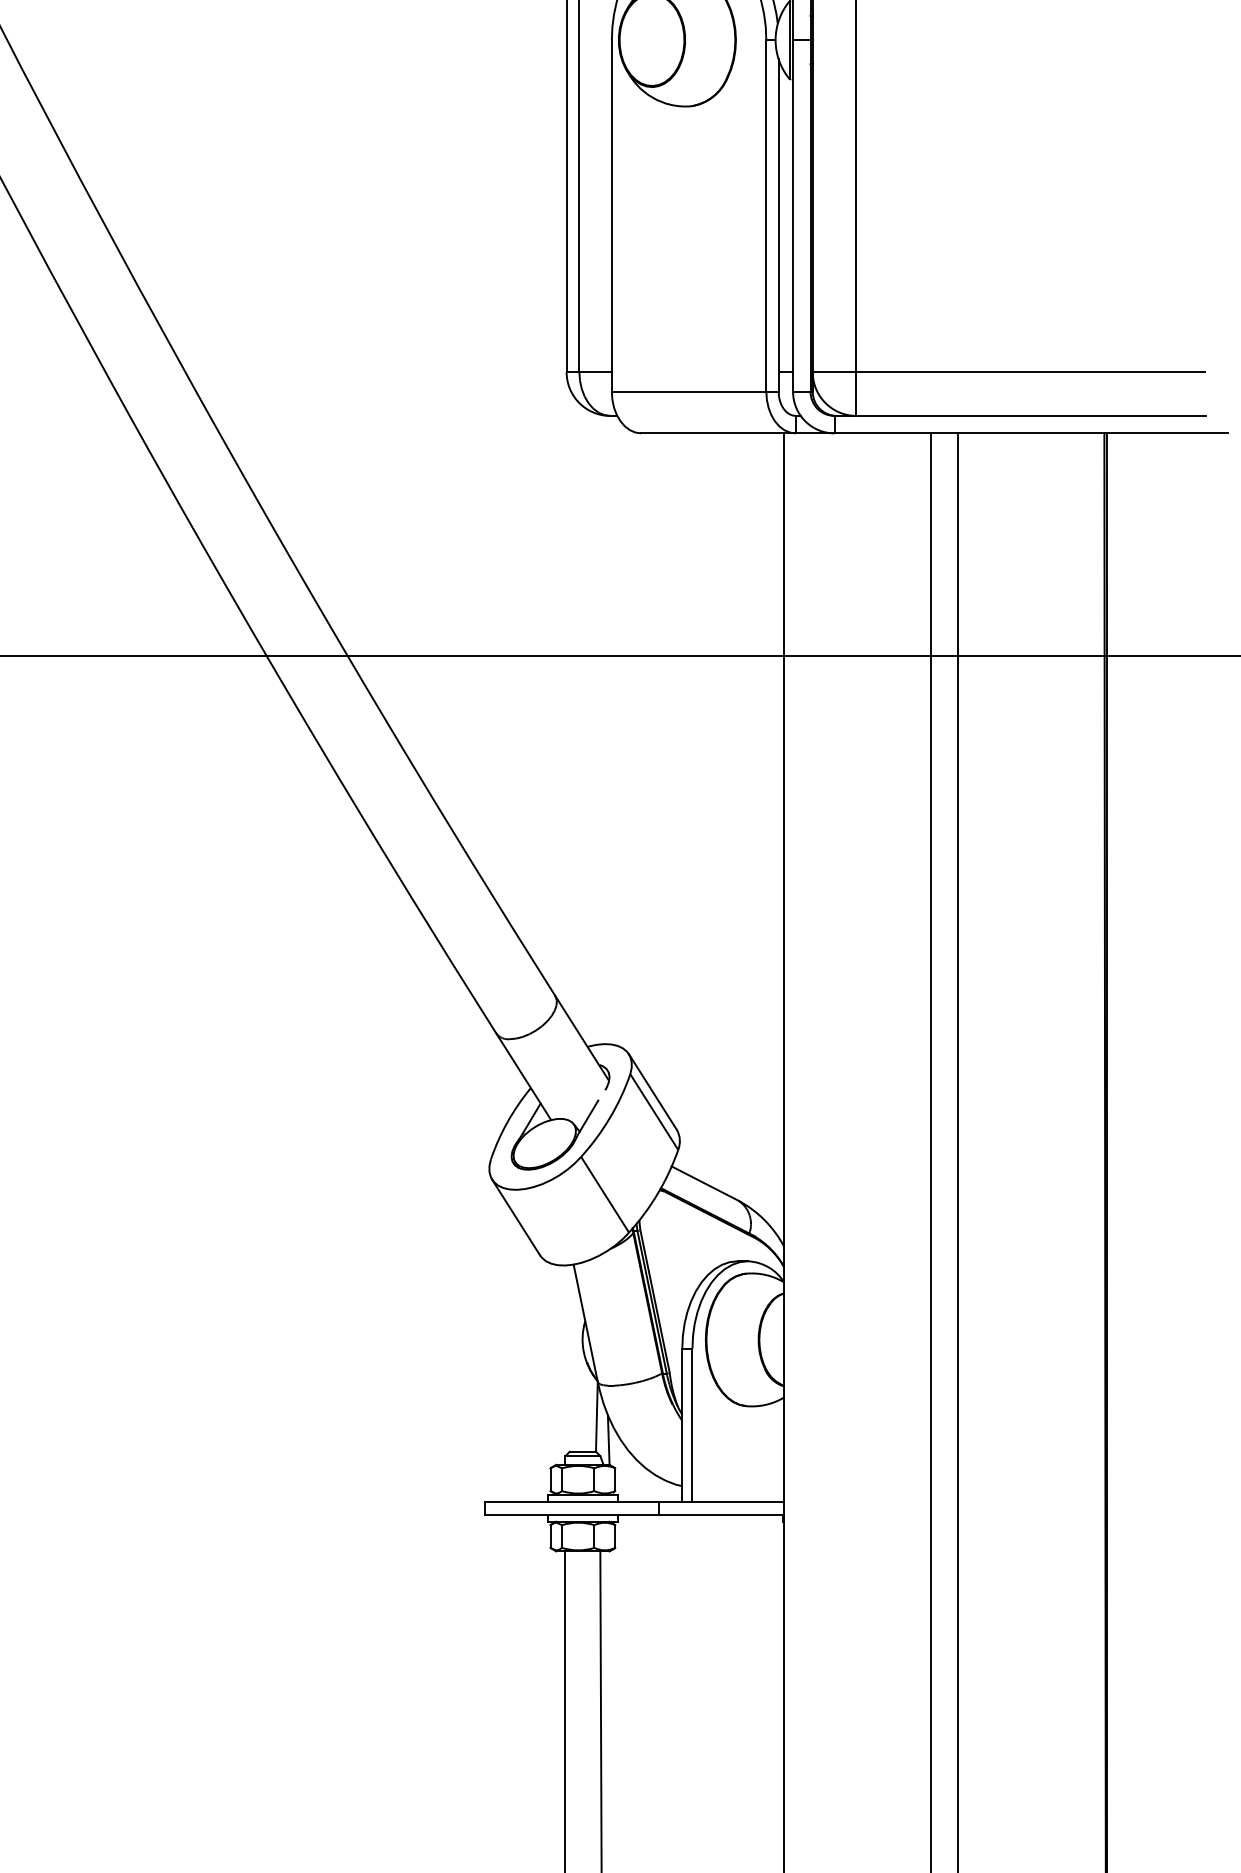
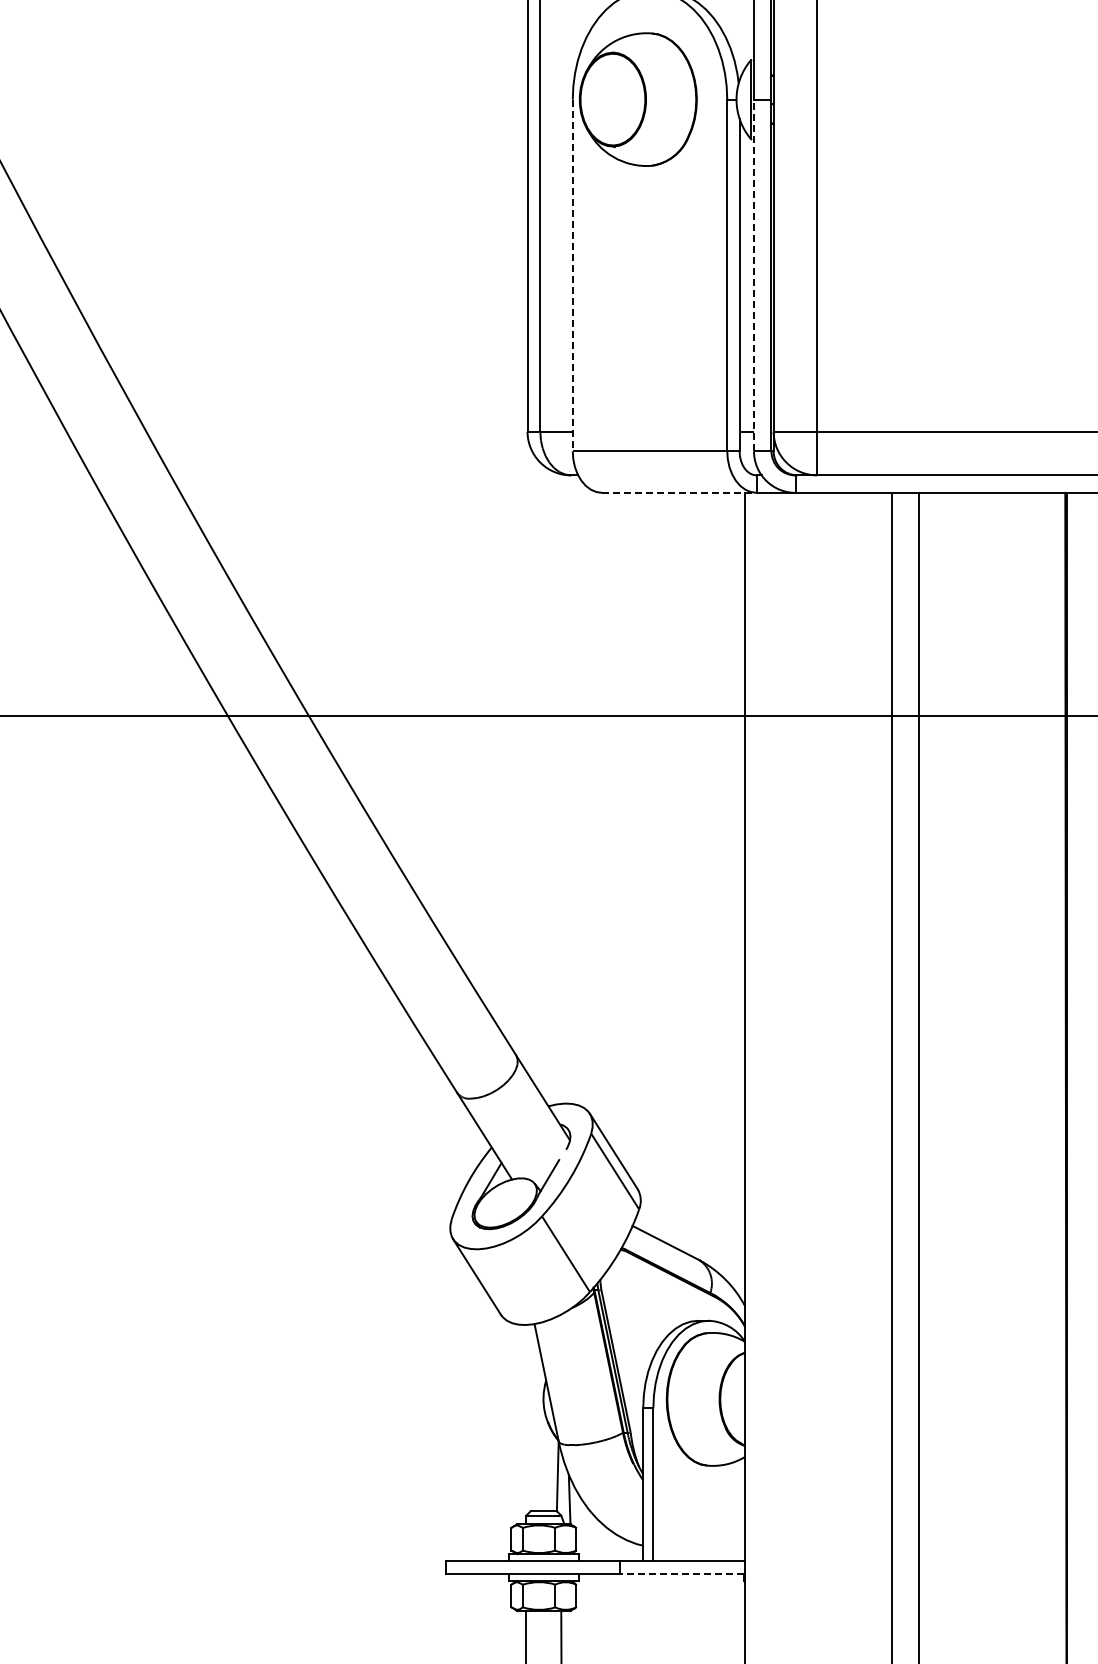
line: (611, 216) -> (572, 275), solid -> dashed
line: (793, 216) -> (754, 275), solid -> dashed
line: (718, 433) -> (679, 492), solid -> dashed
line: (720, 1514) -> (681, 1573), solid -> dashed

